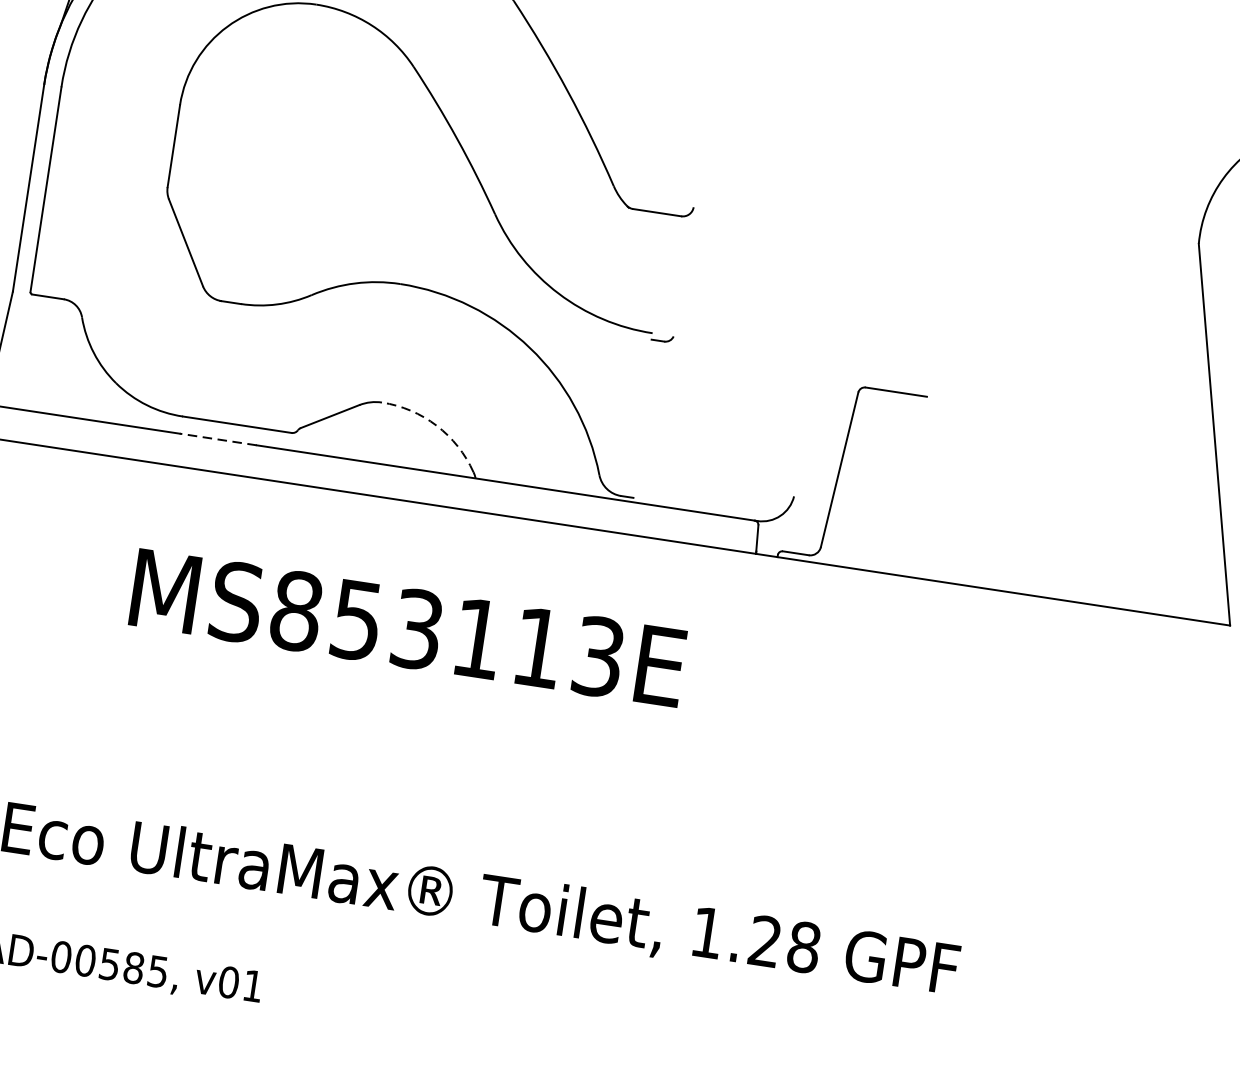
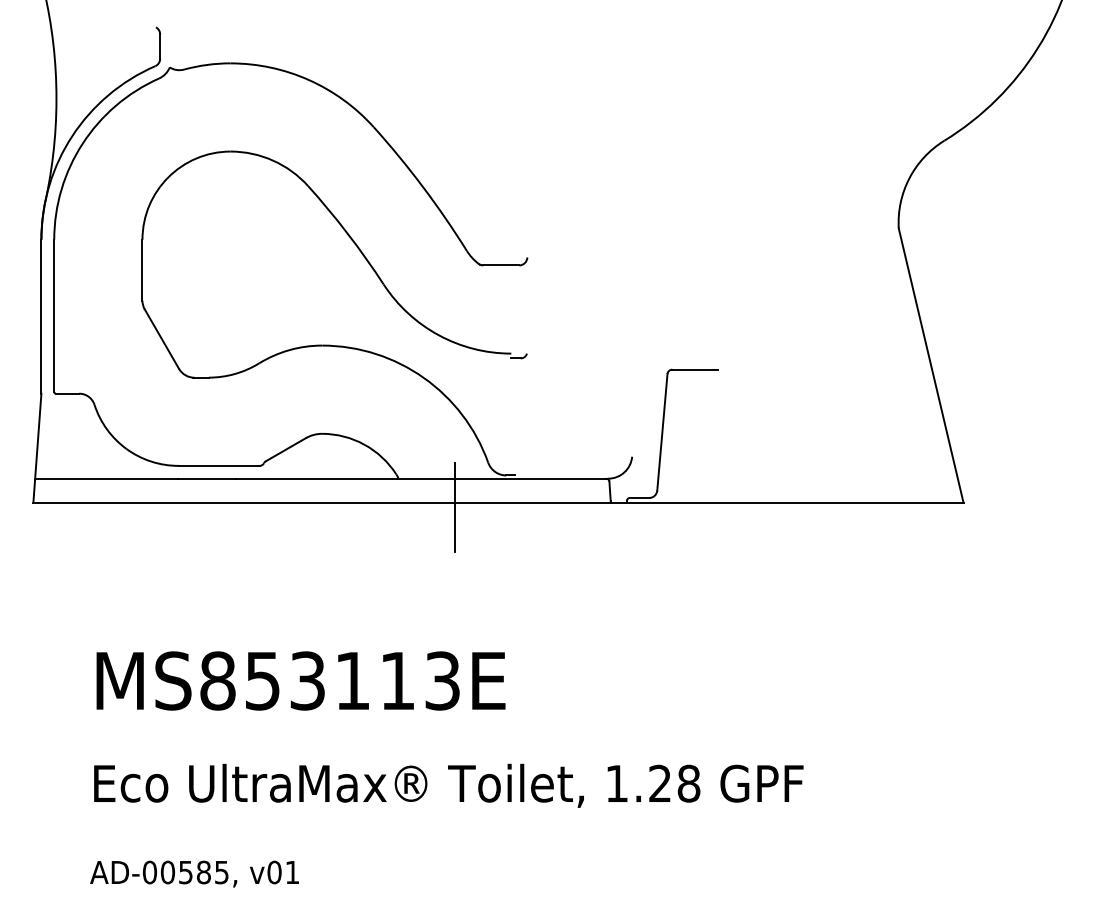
arc: (436, 425) -> (364, 444), dashed -> solid
line: (218, 439) -> (207, 478), dashed -> solid
line: (546, 527) -> (455, 506), added
text: (407, 627) -> (300, 680), moved

